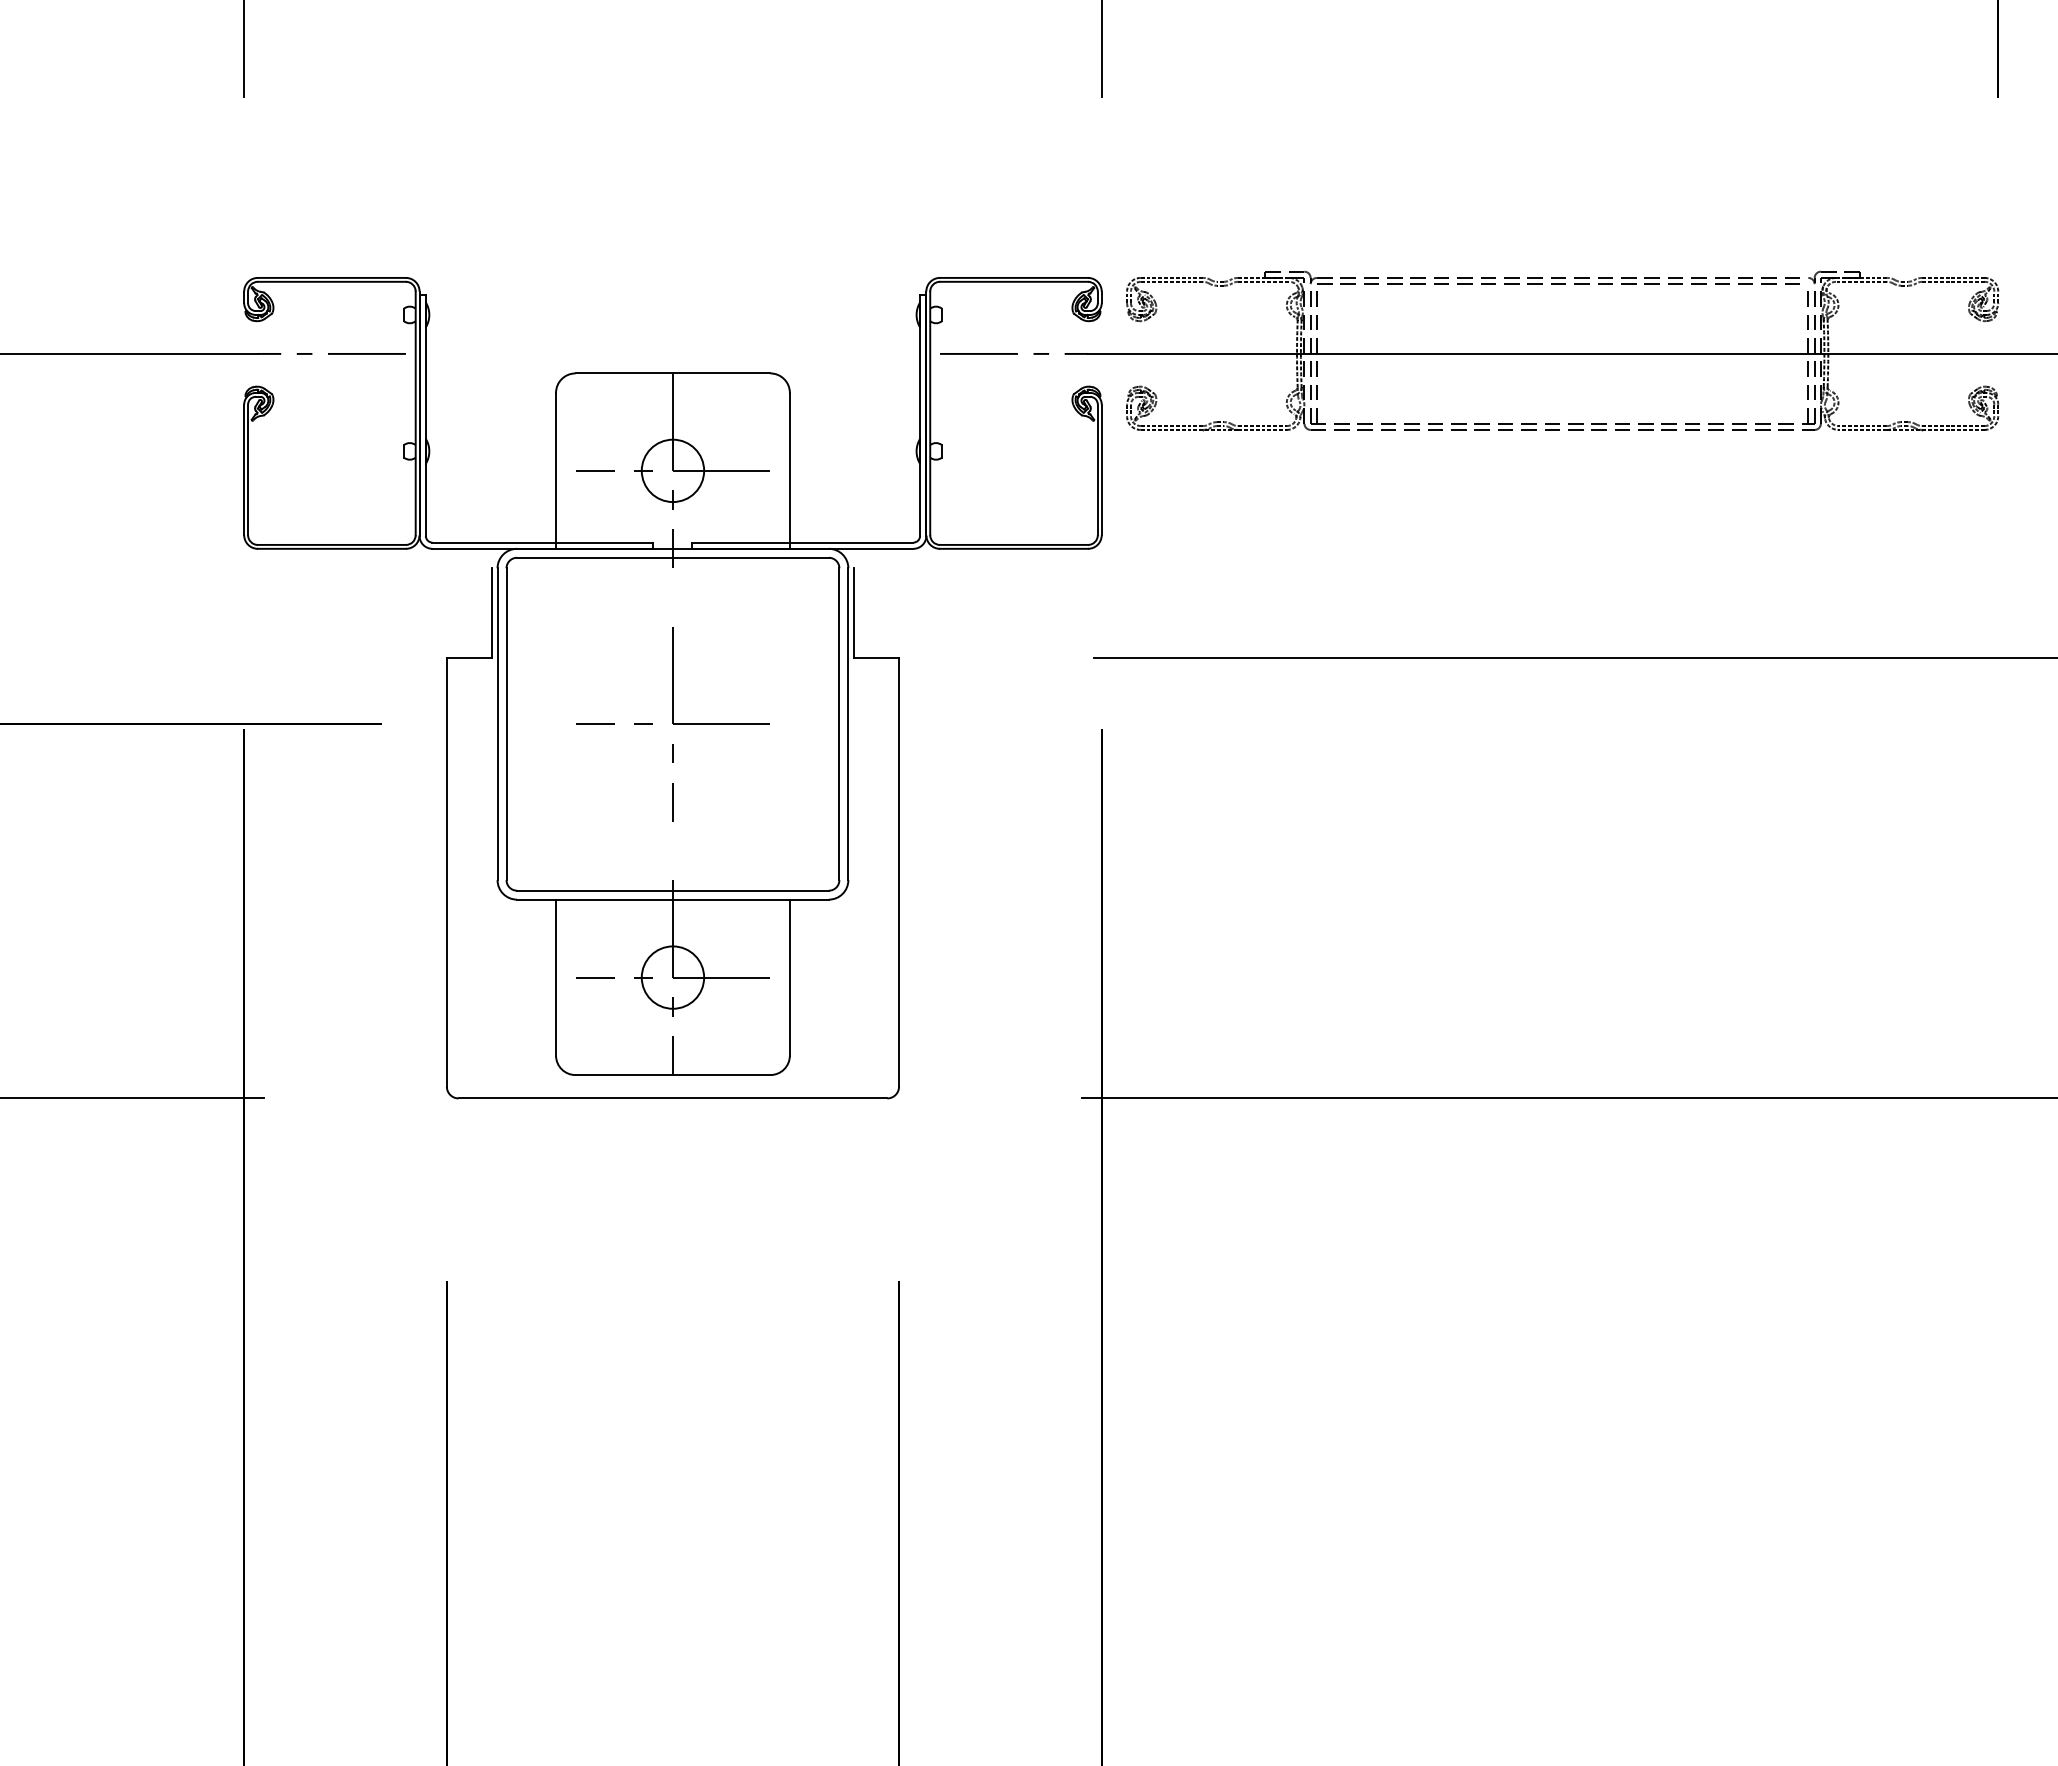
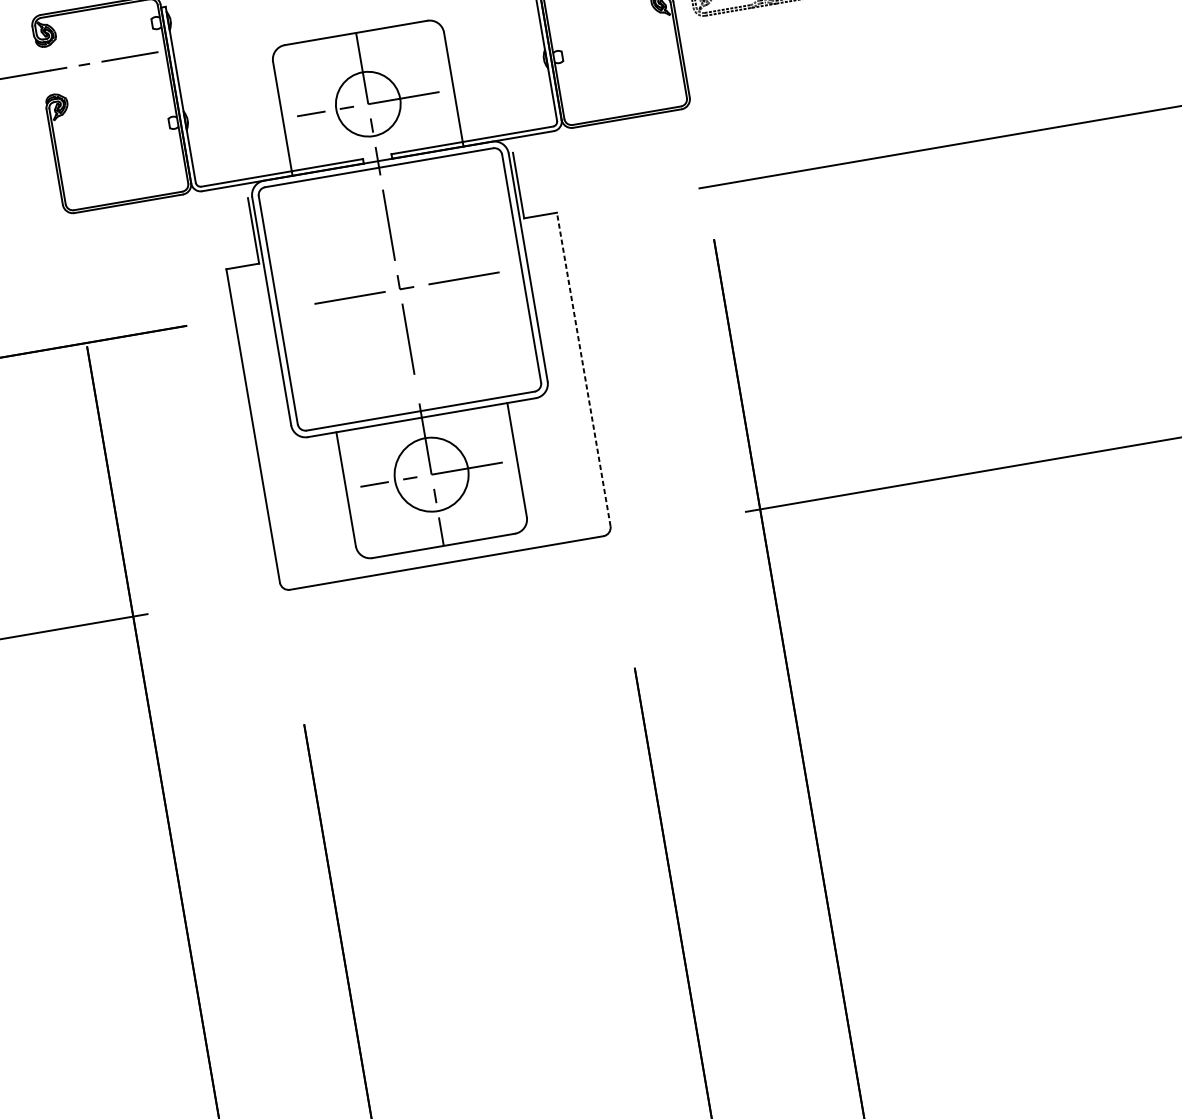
circle: (672, 470) -> (367, 103), size x1.4
part: (672, 724) -> (399, 289), size x1.4
line: (899, 871) -> (583, 368), solid -> dashed
circle: (672, 977) -> (431, 474), size x1.6

